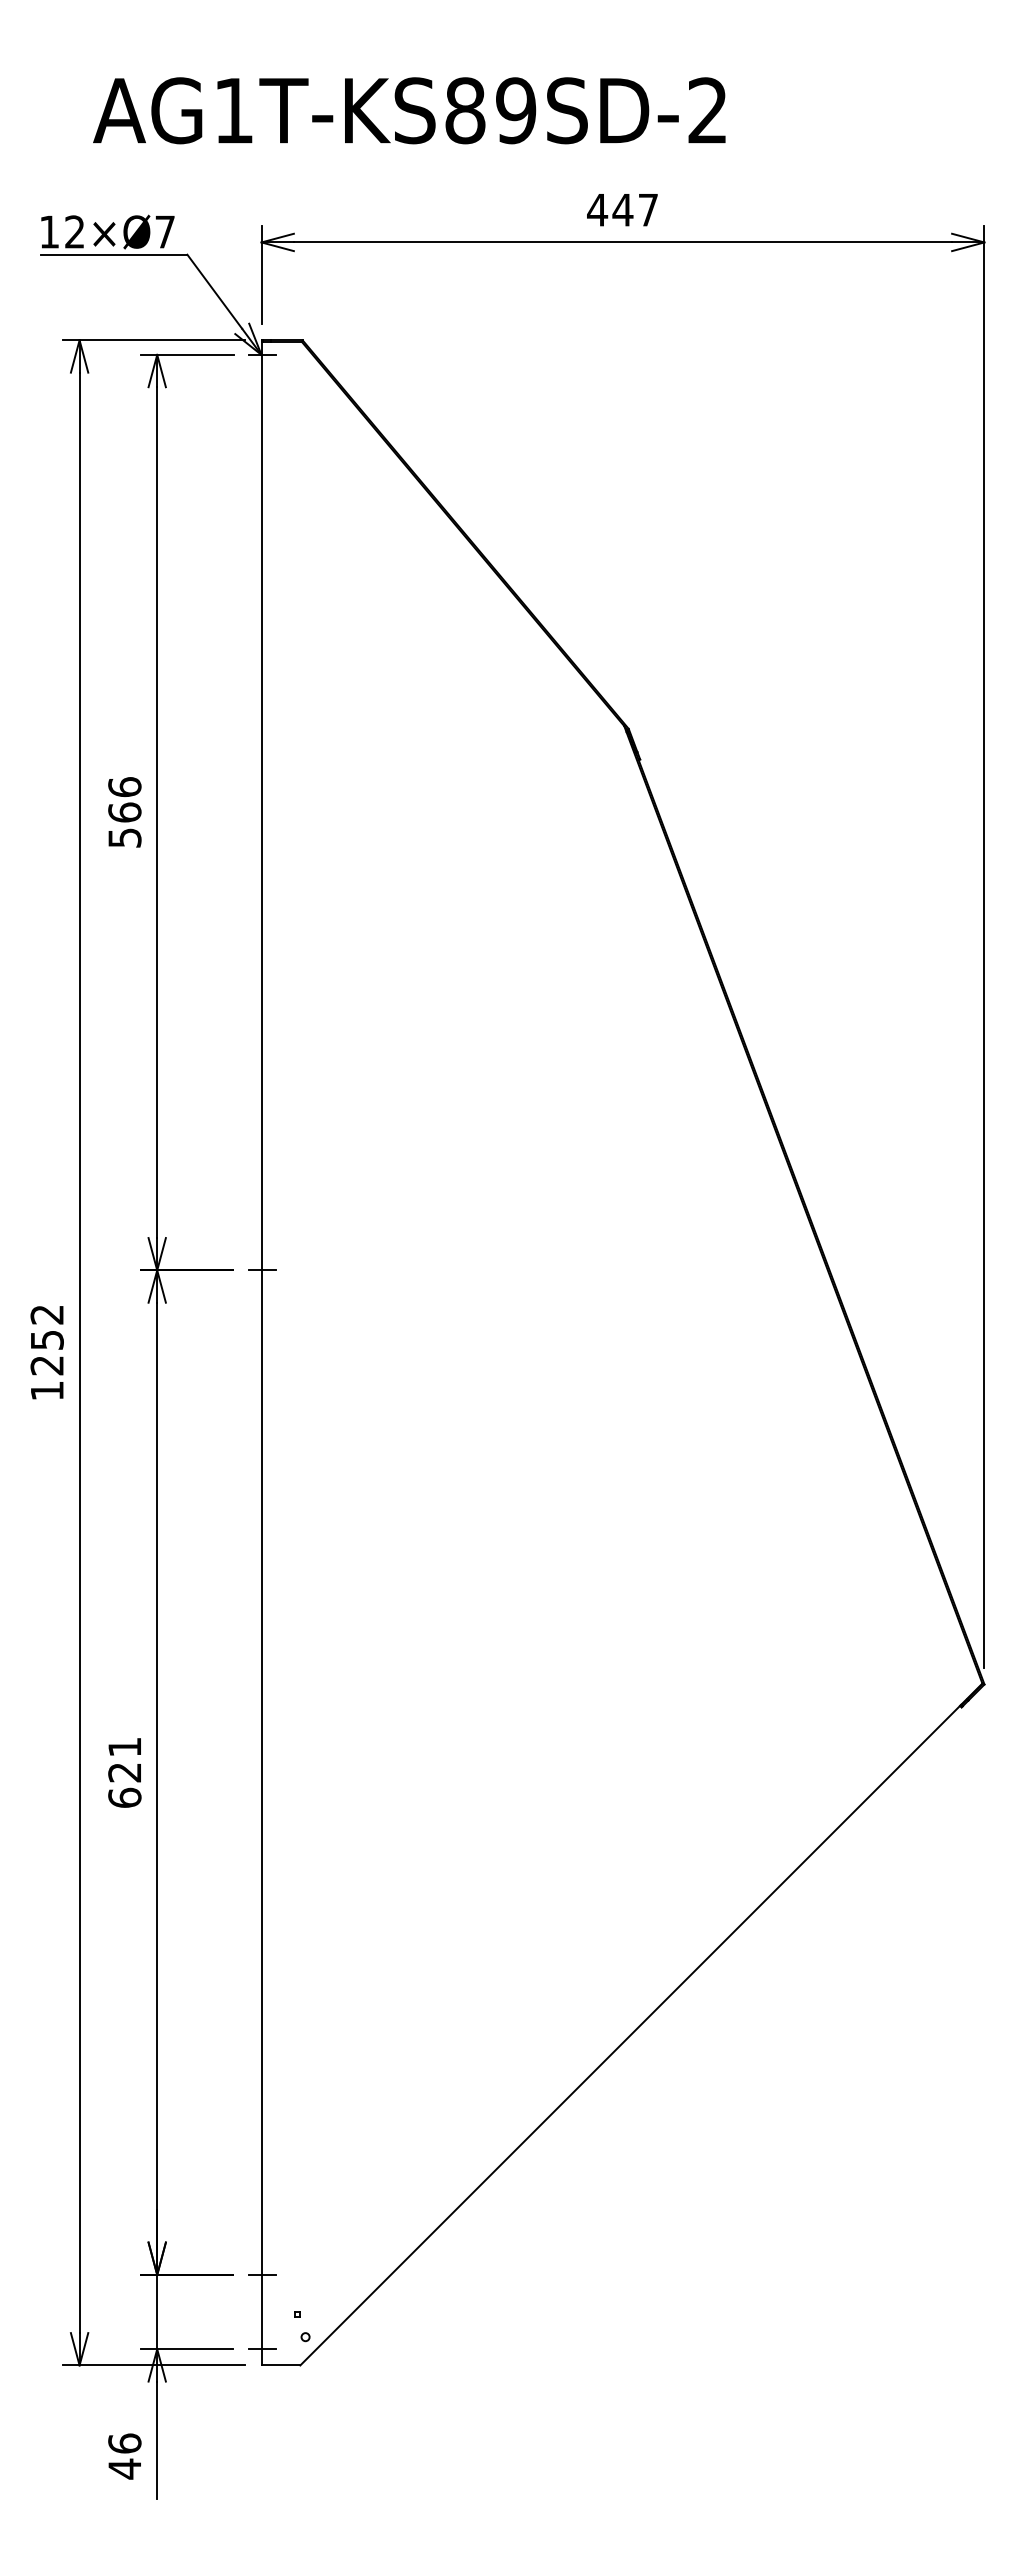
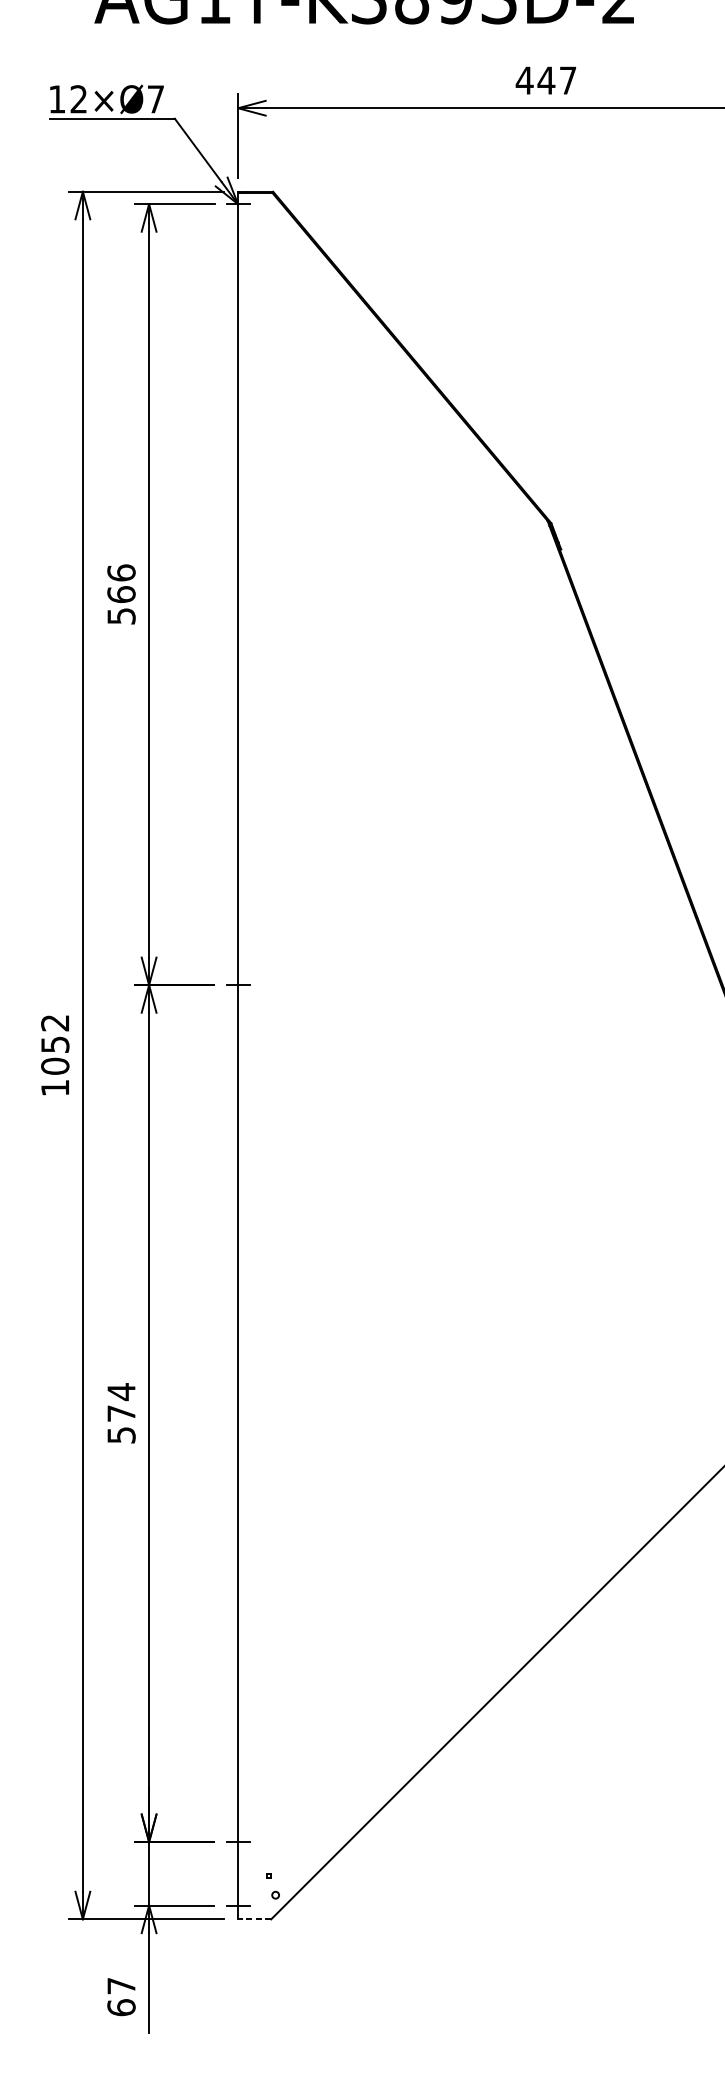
text: (46, 1365) -> (54, 1066), 1252 -> 1052
text: (124, 1771) -> (121, 1412), 621 -> 574
line: (280, 2365) -> (254, 1919), solid -> dashed
text: (124, 2456) -> (121, 1997), 46 -> 67

